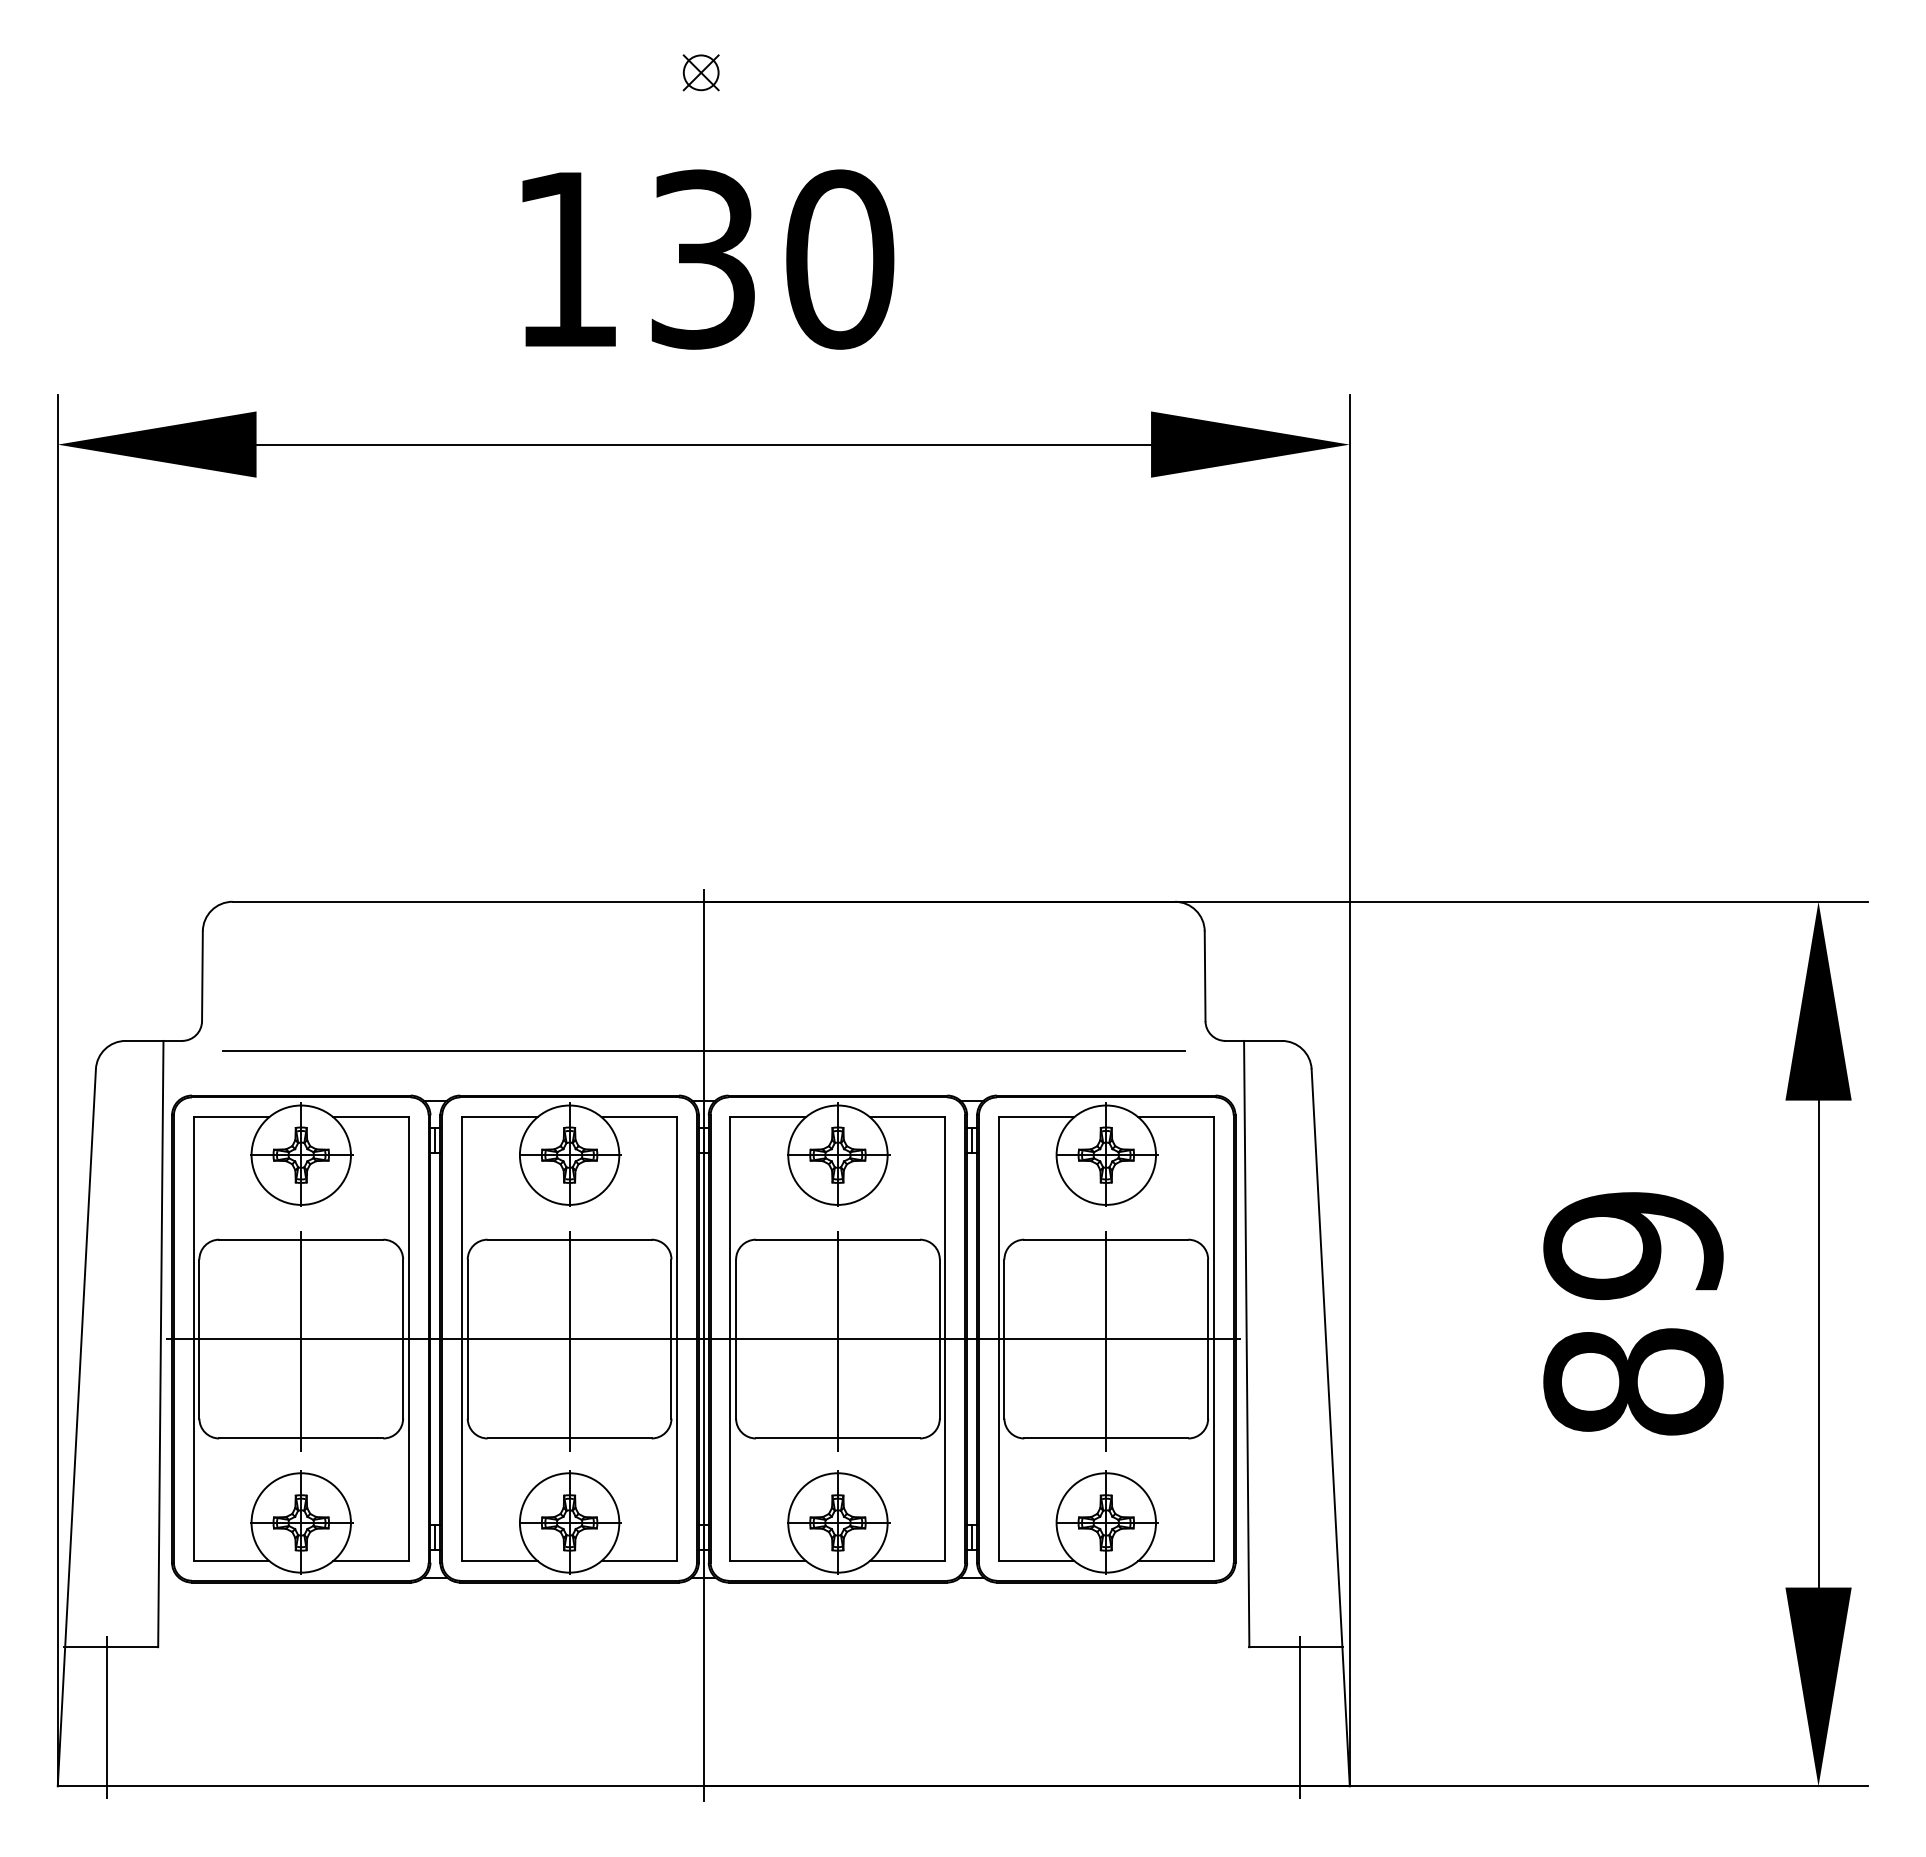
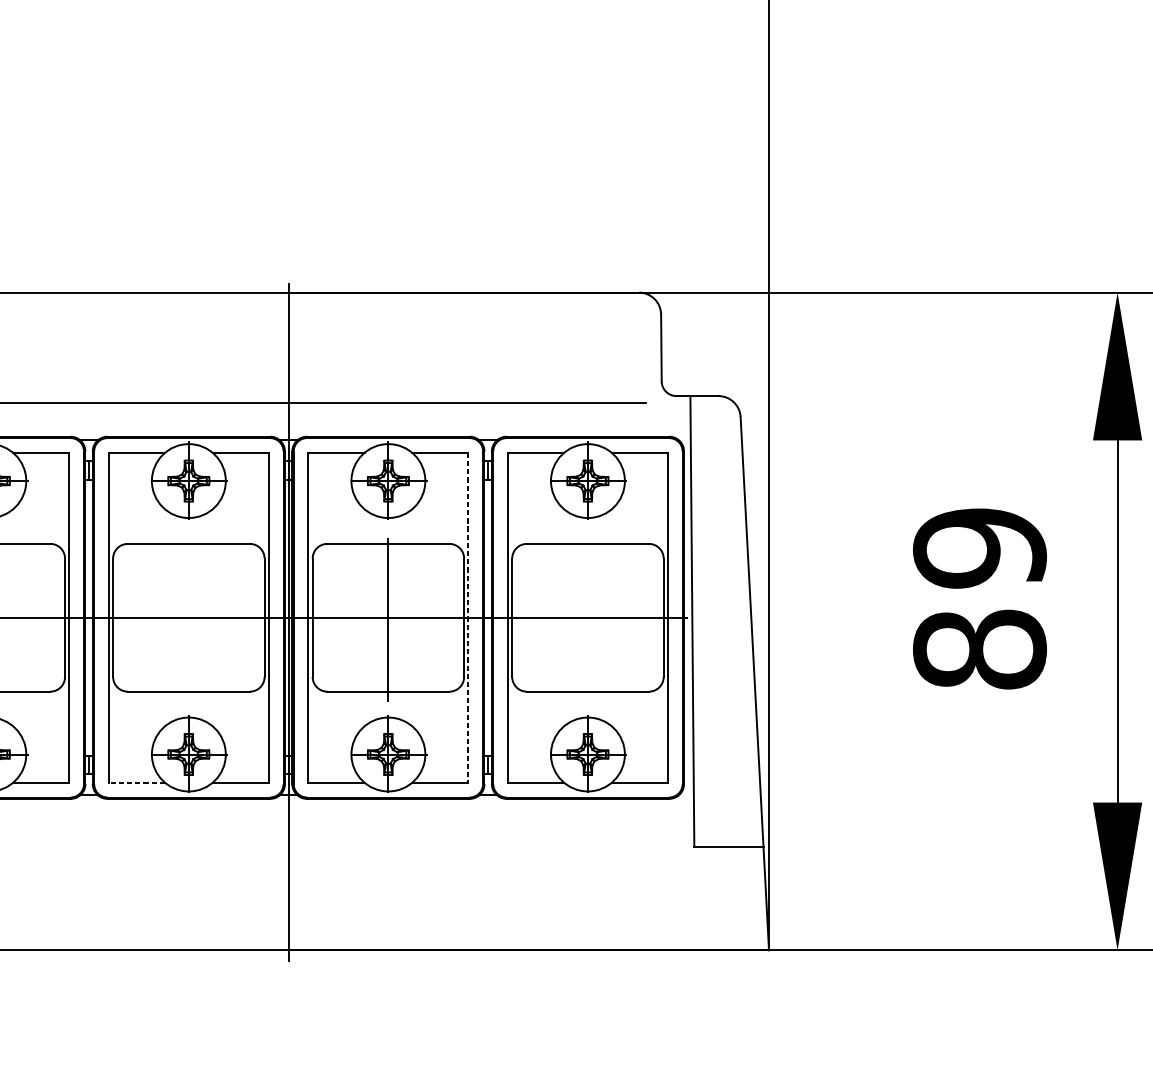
line: (945, 1339) -> (468, 618), solid -> dashed
line: (569, 1341) -> (188, 619), removed
line: (1106, 1341) -> (588, 619), removed
line: (499, 1560) -> (136, 782), solid -> dashed
line: (1300, 1717) -> (732, 899), removed

